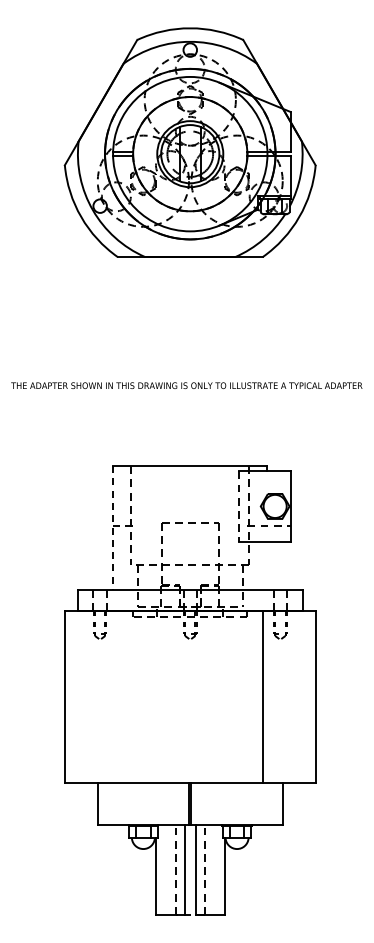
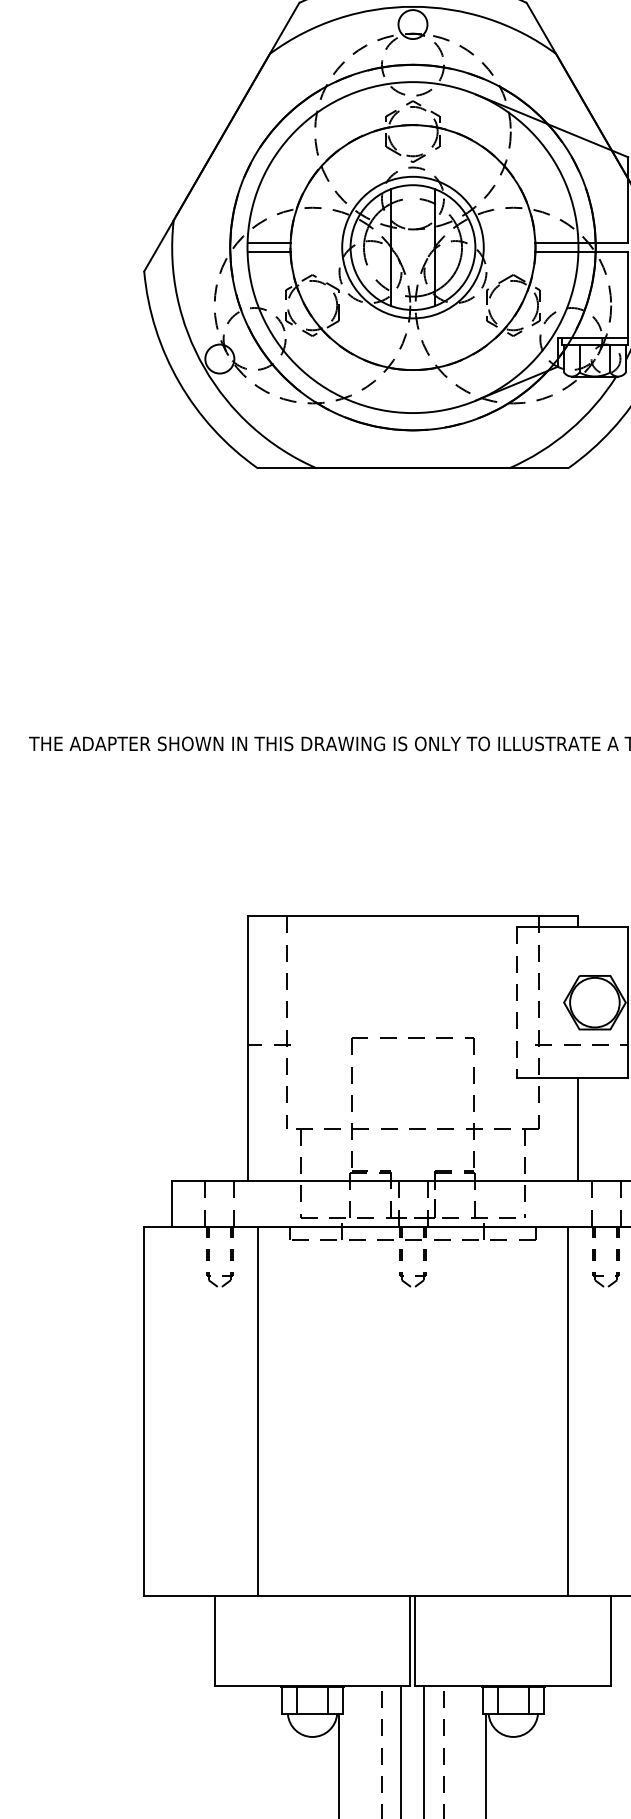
line: (113, 528) -> (248, 1049), dashed -> solid
line: (267, 565) -> (578, 1129), added
line: (117, 696) -> (257, 1410), added

